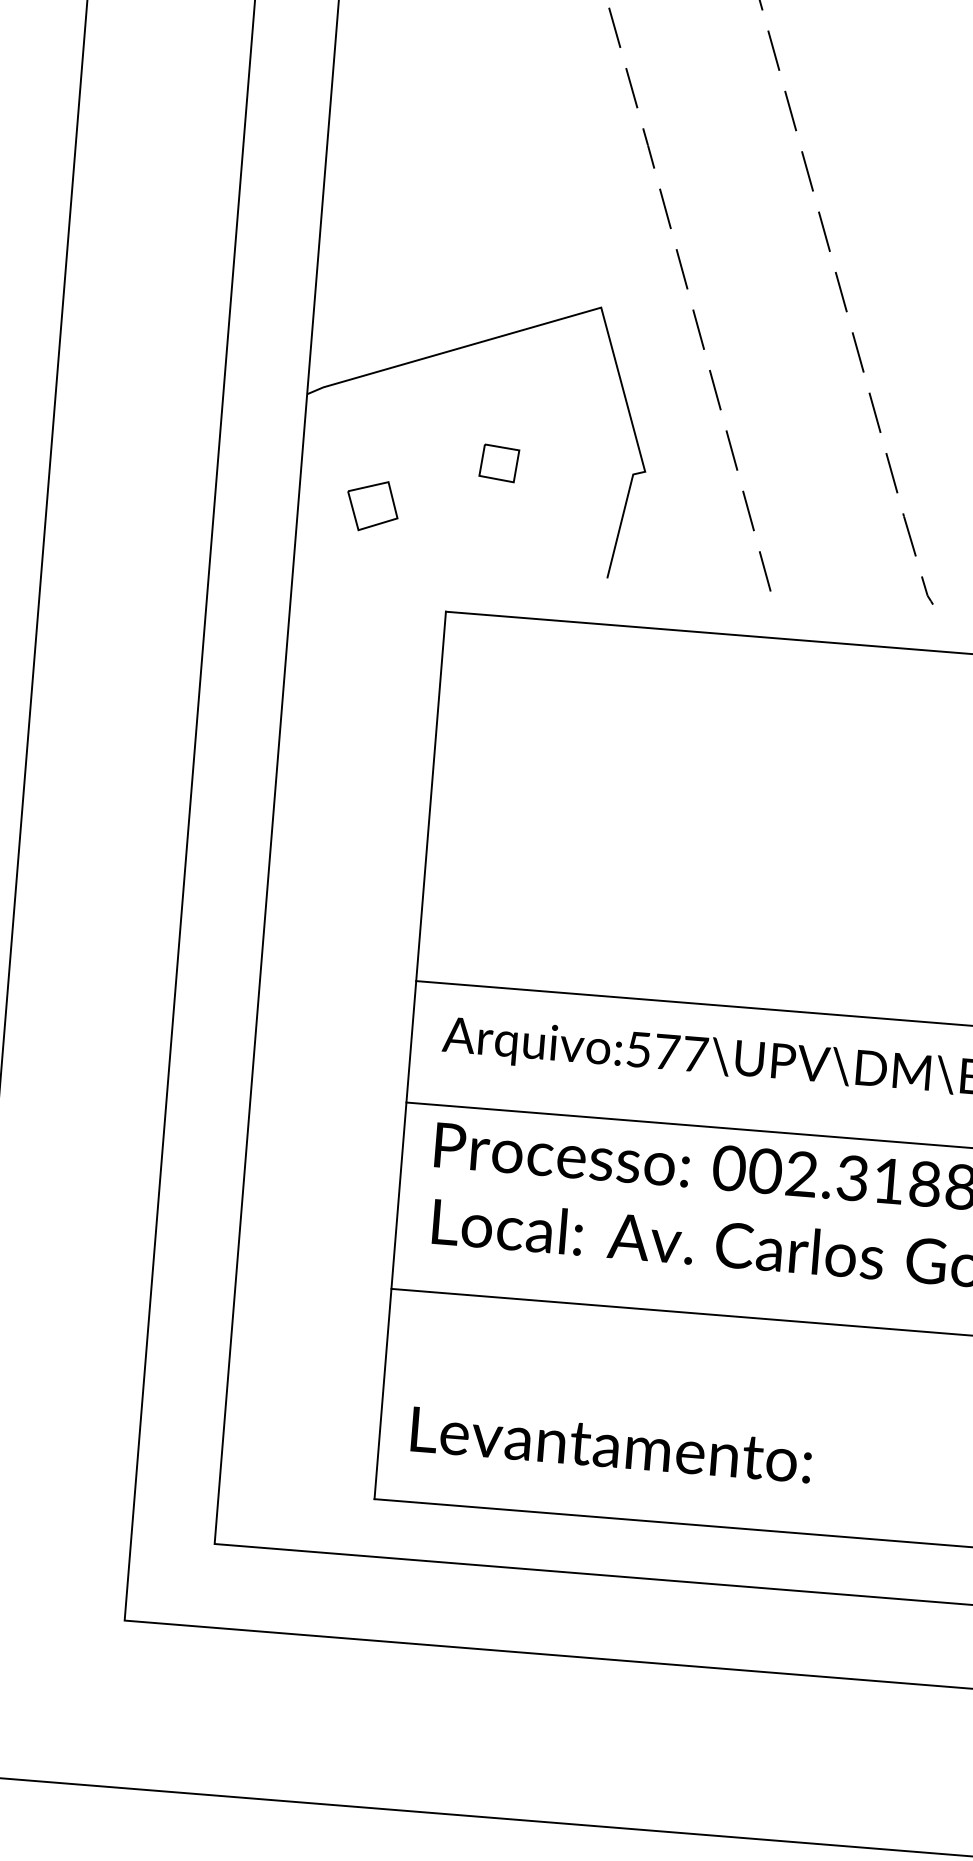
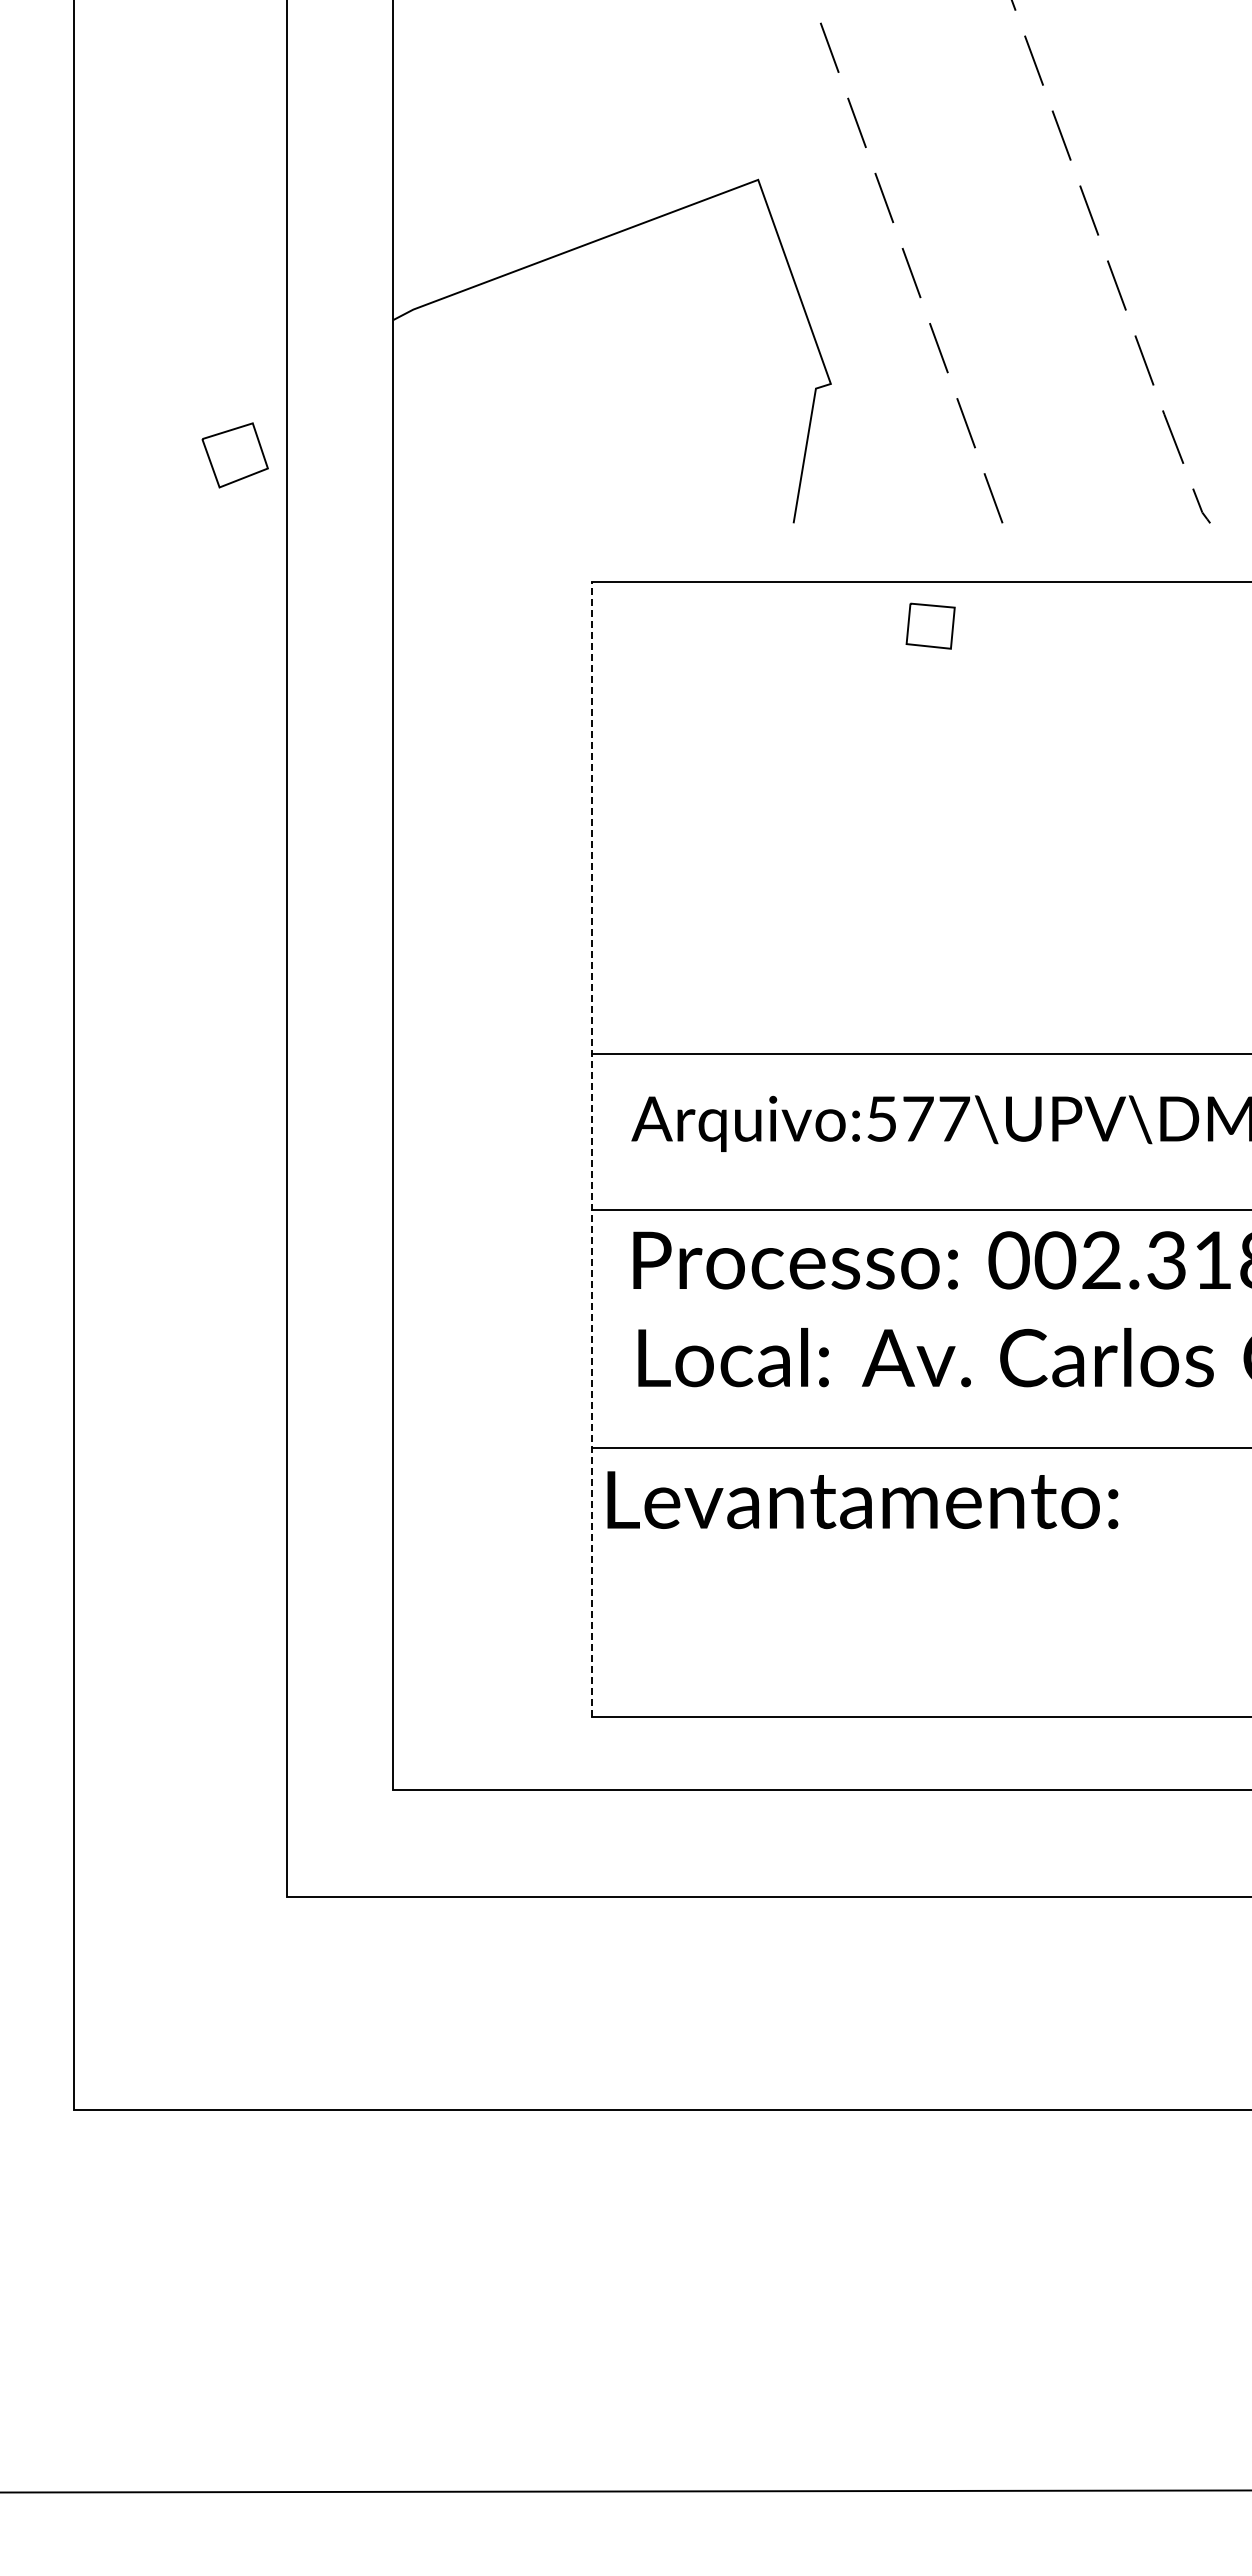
part: (499, 462) -> (930, 625), moved
part: (372, 506) -> (234, 455), moved
line: (410, 1055) -> (592, 1149), solid -> dashed
text: (611, 1445) -> (862, 1500), moved

